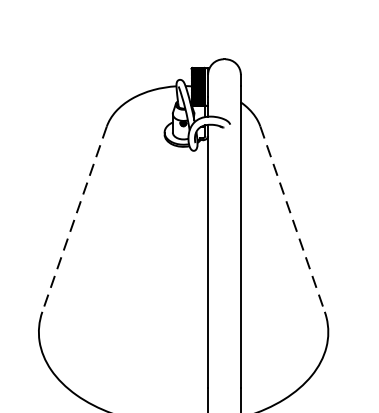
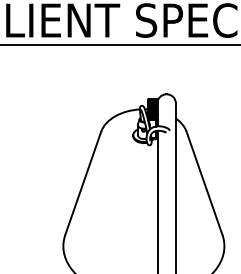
line: (75, 219) -> (83, 183), dashed -> solid
line: (292, 219) -> (204, 183), dashed -> solid

